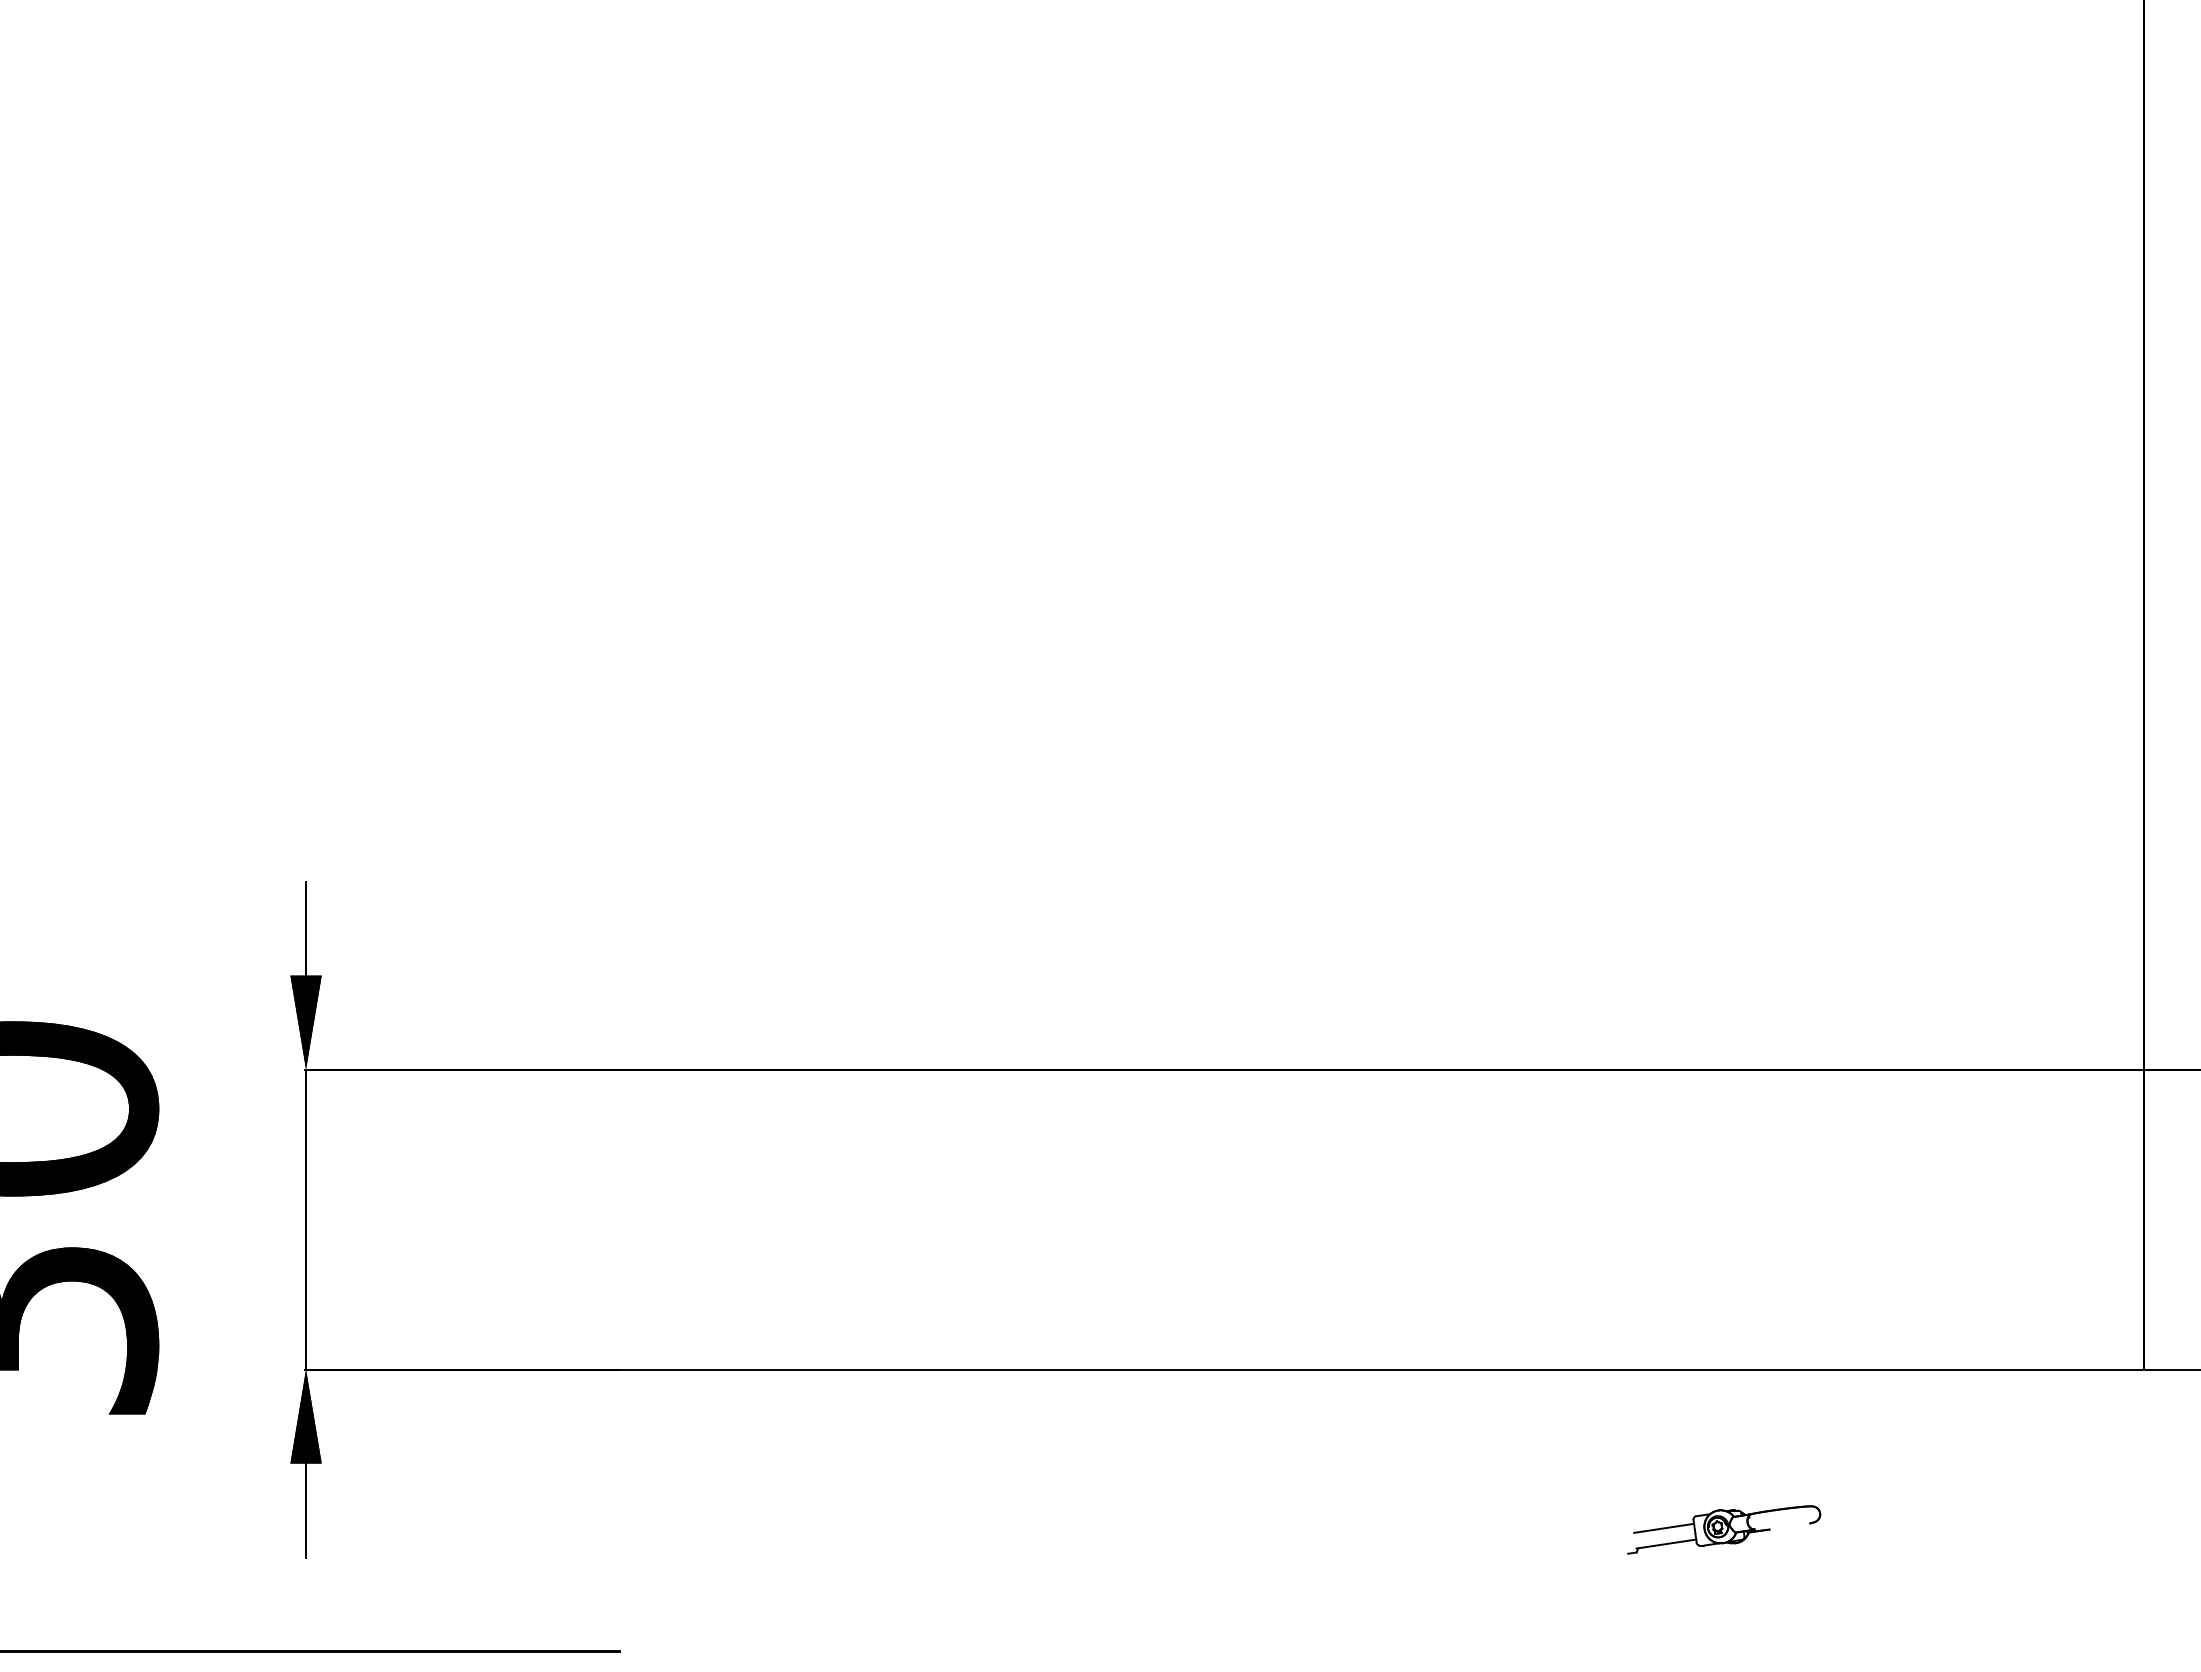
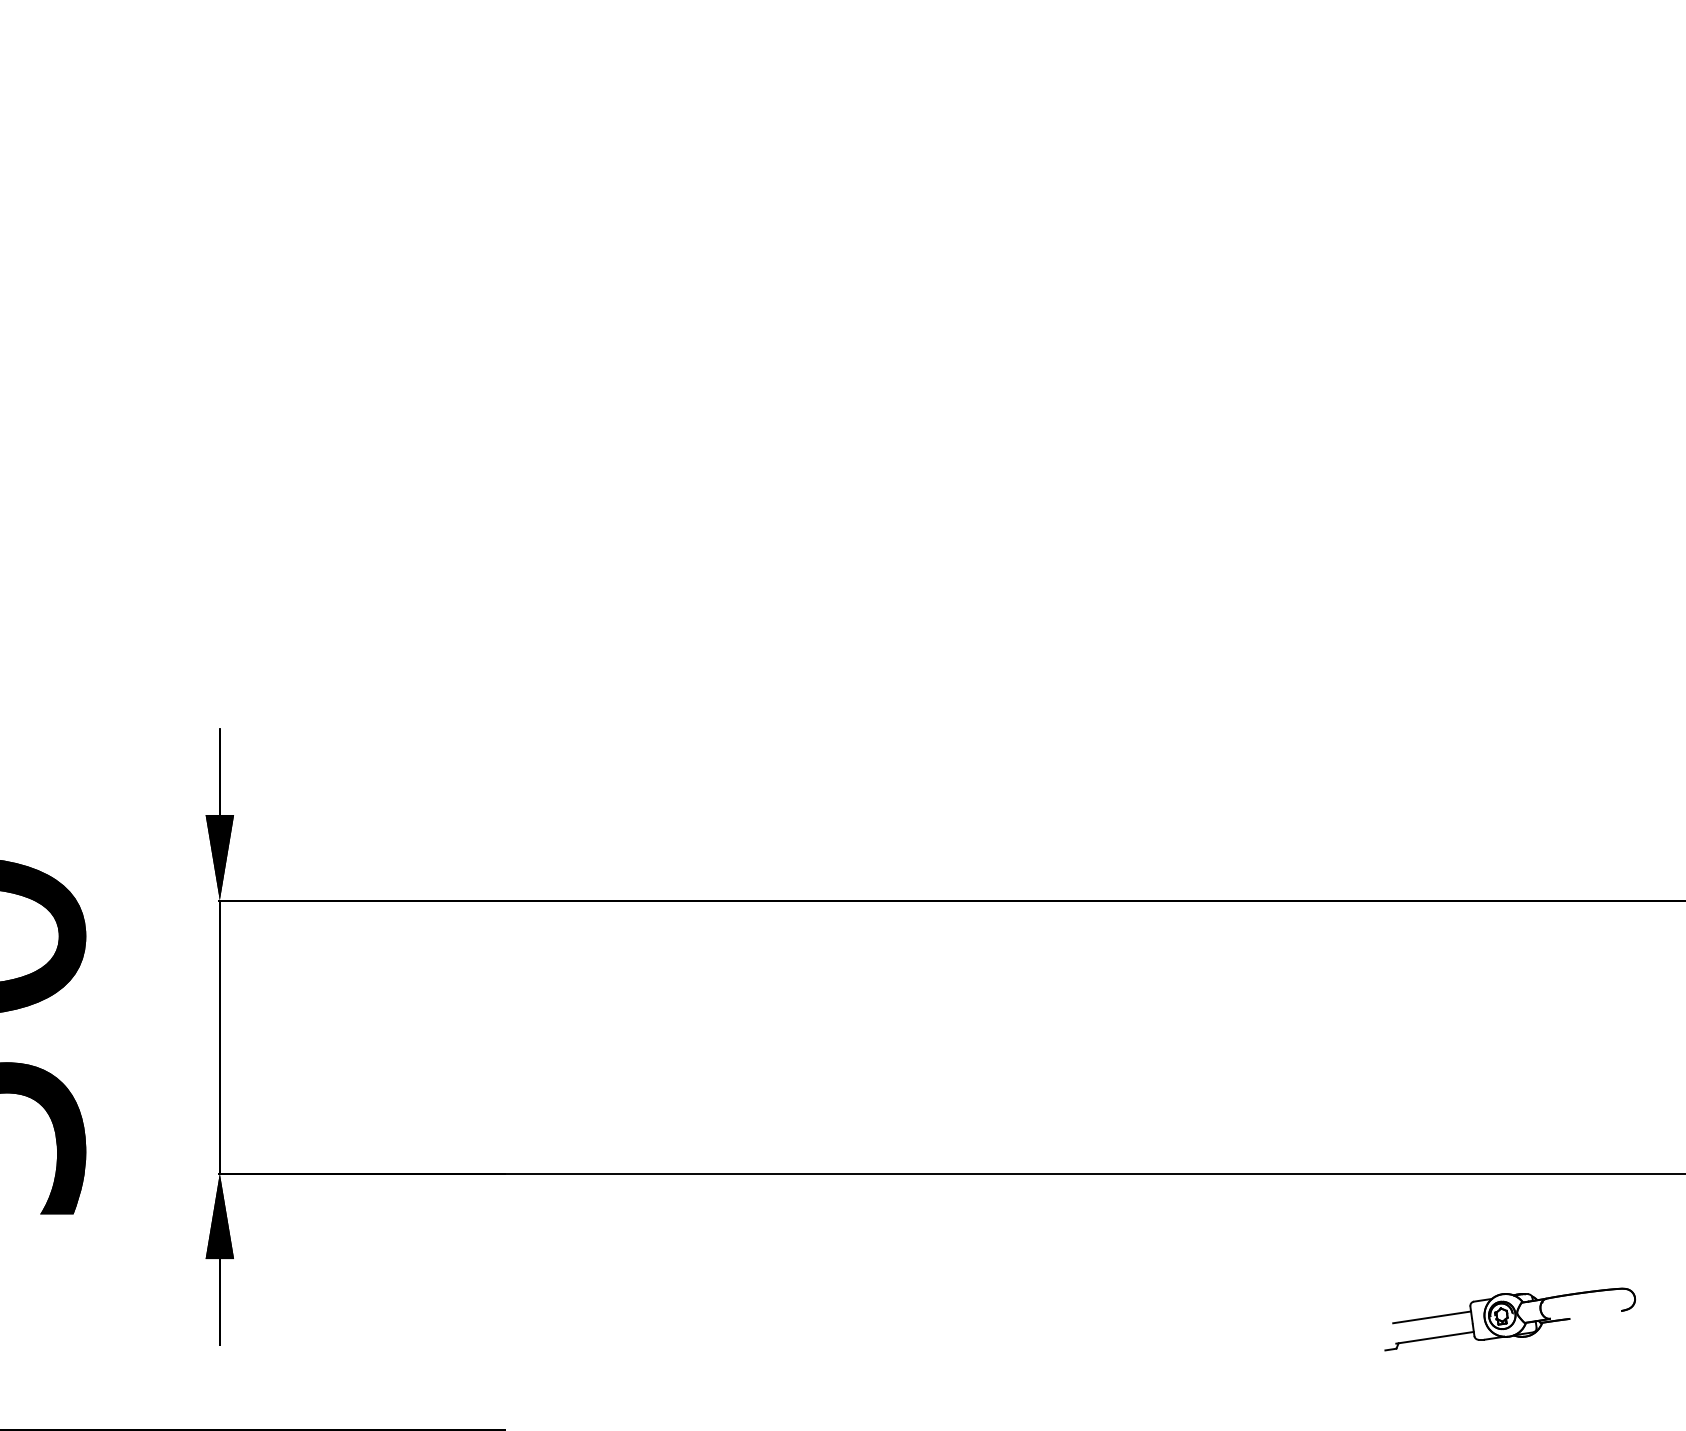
part: (1724, 1529) -> (1510, 1319), size x1.43

